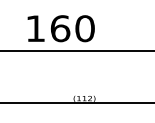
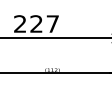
text: (60, 27) -> (36, 23), 160 -> 227

